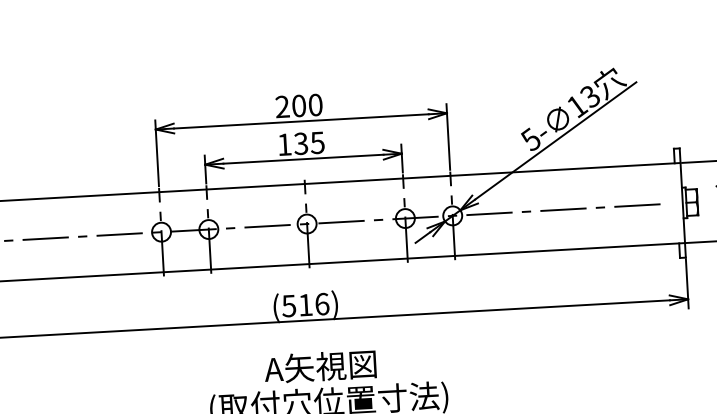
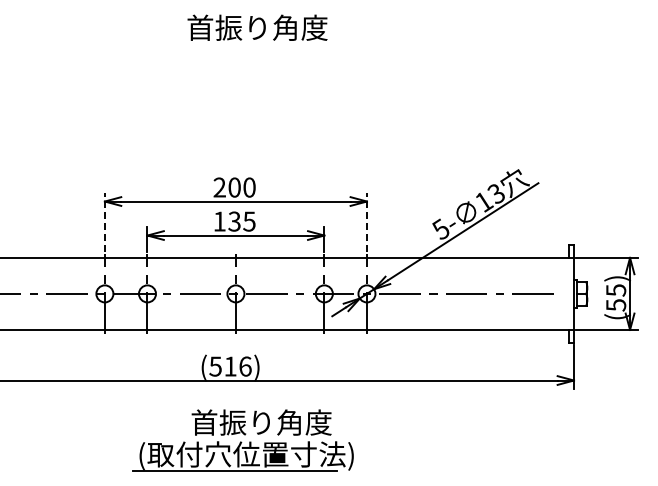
line: (447, 136) -> (366, 222), solid -> dashed
line: (156, 152) -> (104, 222), solid -> dashed
text: (342, 365) -> (260, 422), A矢視図 -> 首振り角度

